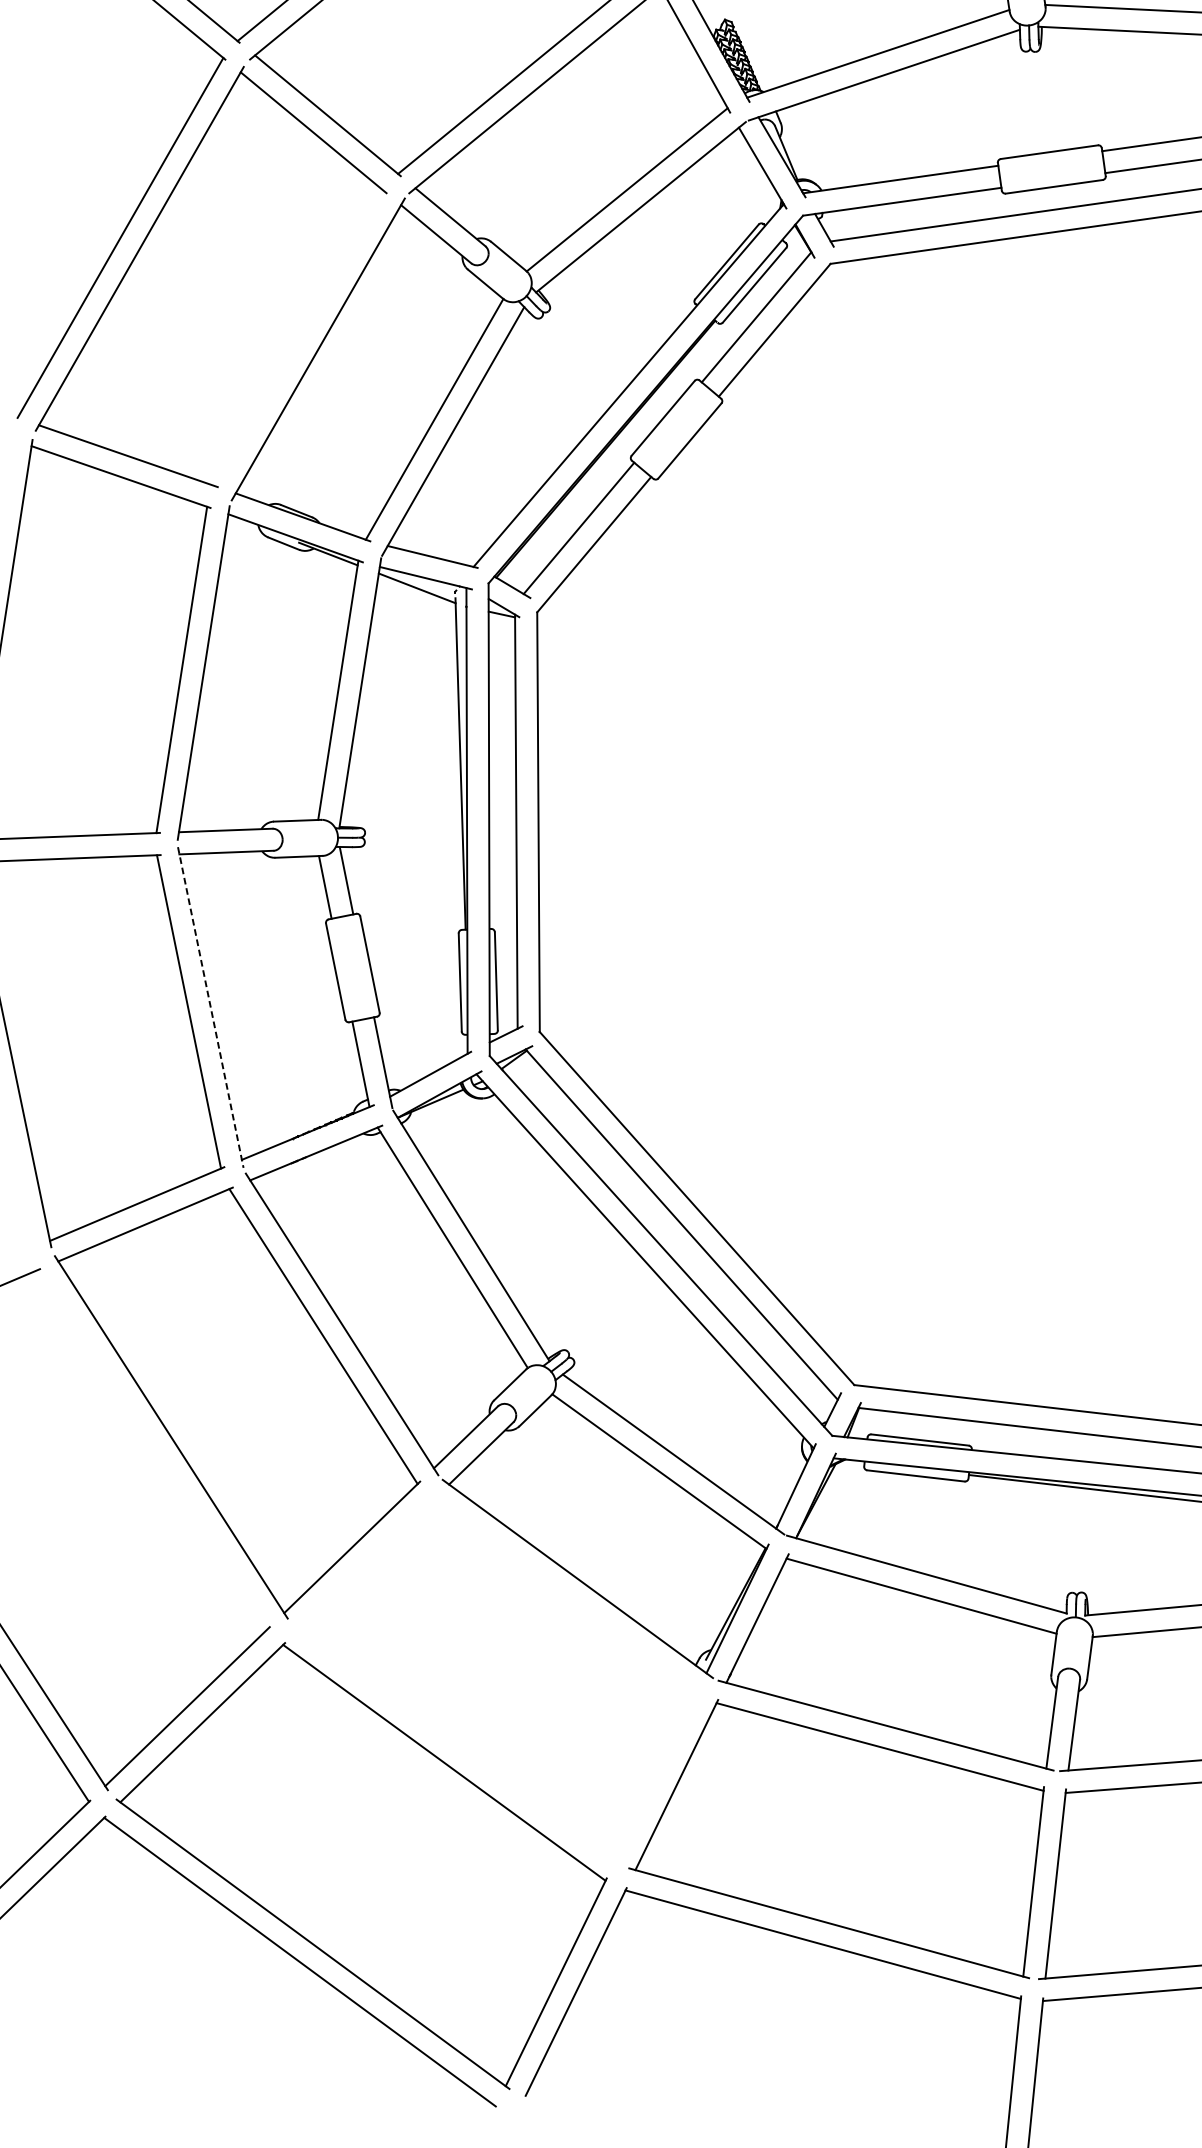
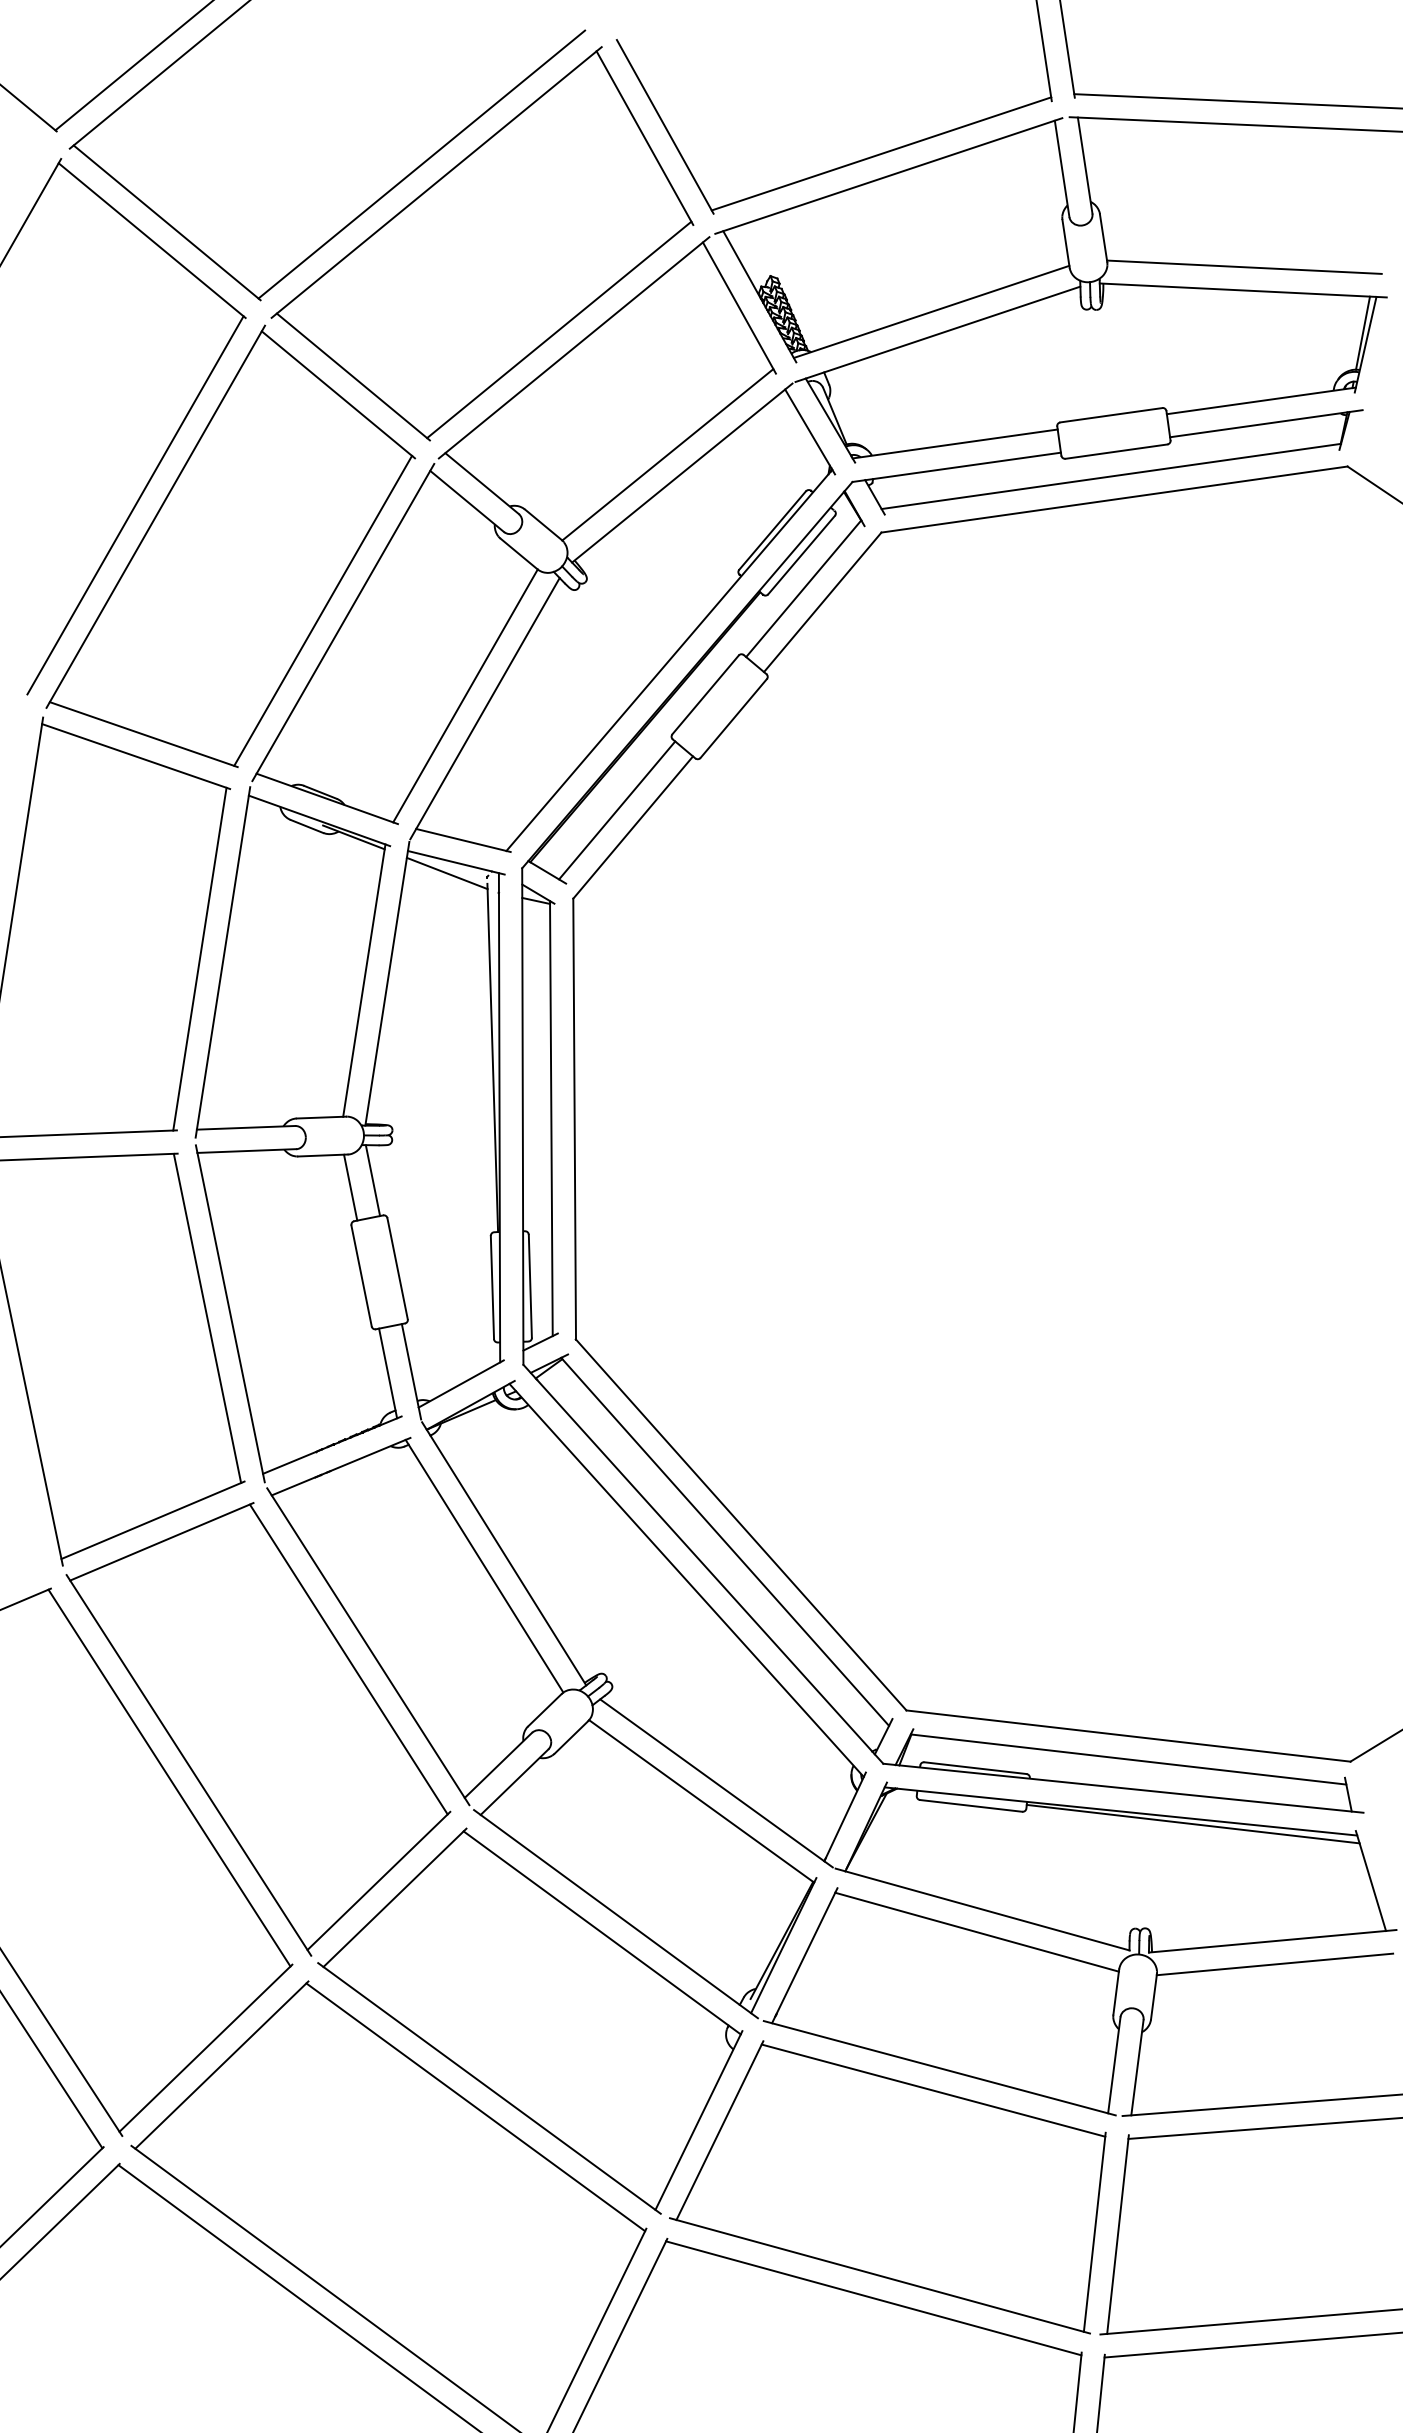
line: (299, 338) -> (323, 610), added
line: (210, 1007) -> (230, 1313), dashed -> solid
line: (152, 1448) -> (169, 1777), added
part: (496, 1680) -> (530, 2020), added

